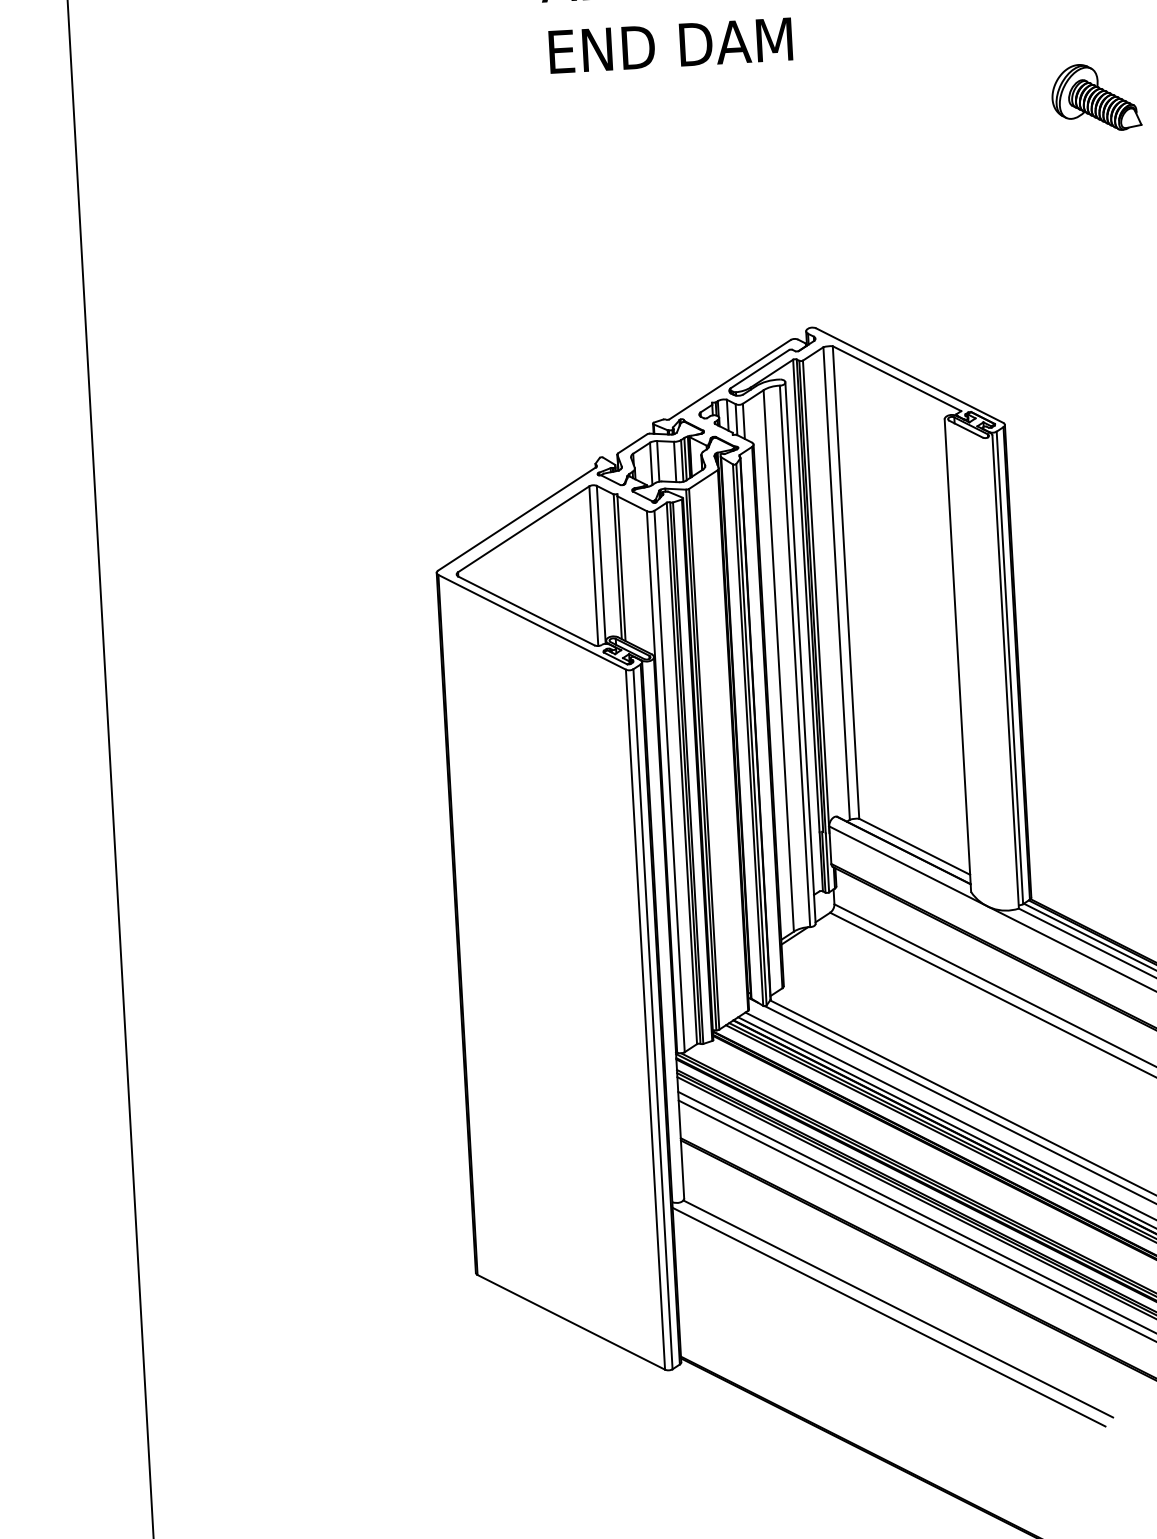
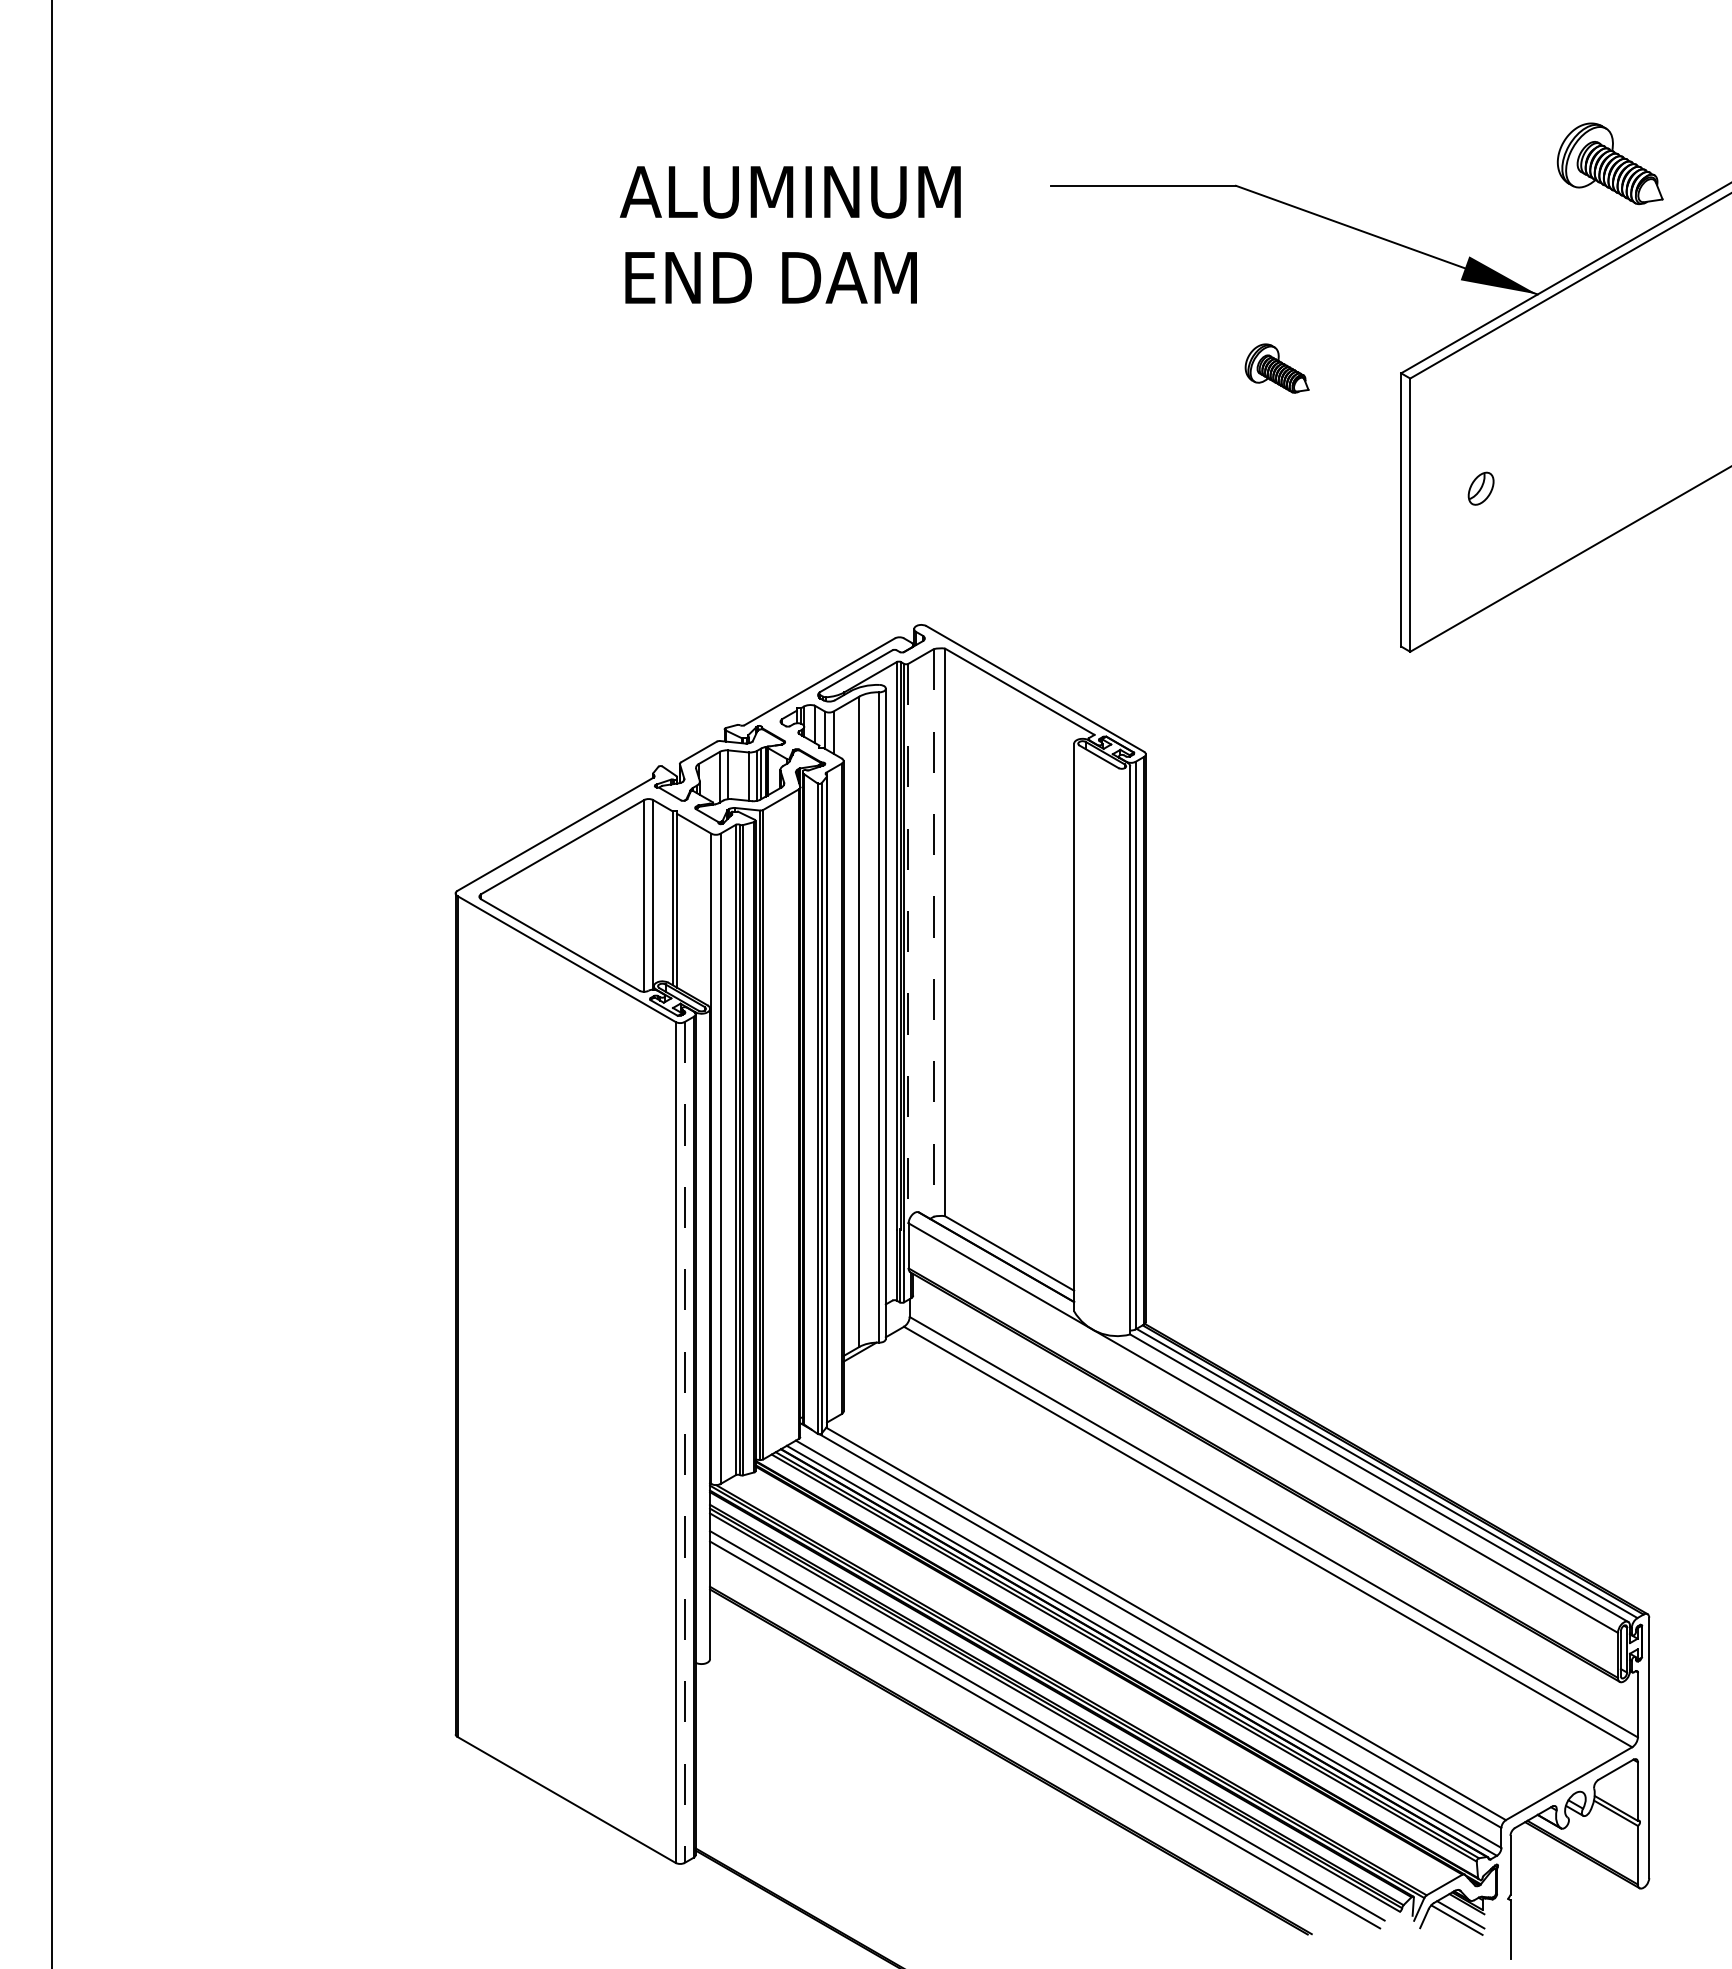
part: (1095, 97) -> (1276, 368), size x0.6
line: (836, 583) -> (933, 932), solid -> dashed
line: (816, 596) -> (908, 947), solid -> dashed
line: (652, 1019) -> (684, 1442), solid -> dashed
line: (897, 1308) -> (958, 1805), removed
line: (889, 1316) -> (947, 1814), removed

